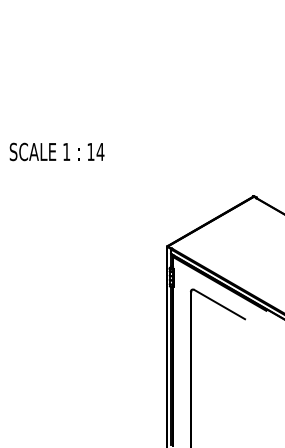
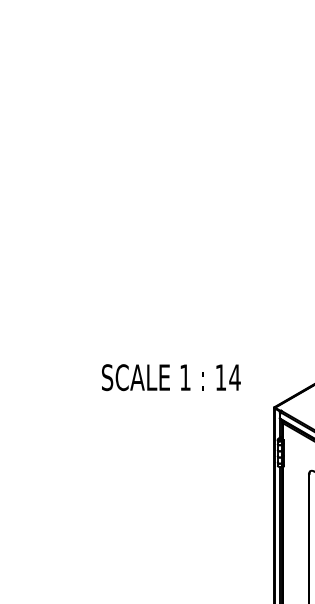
text: (56, 151) -> (170, 376), moved

